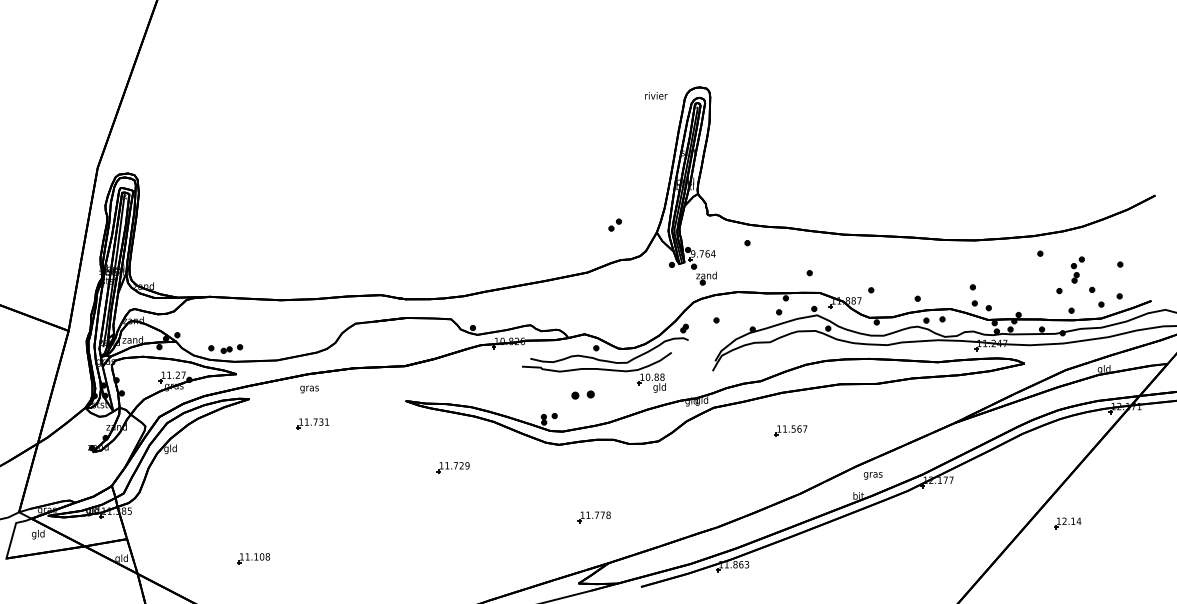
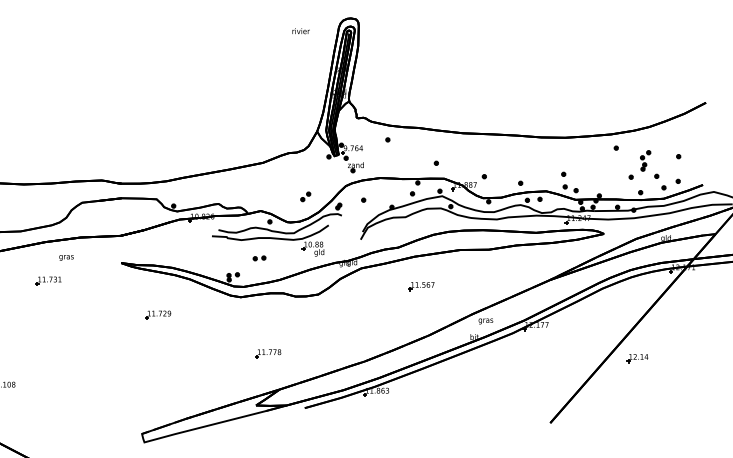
text: (656, 95) -> (301, 30), moved
part: (614, 224) -> (305, 196), moved
text: (309, 389) -> (66, 257), moved
part: (582, 394) -> (259, 257), size x0.71

